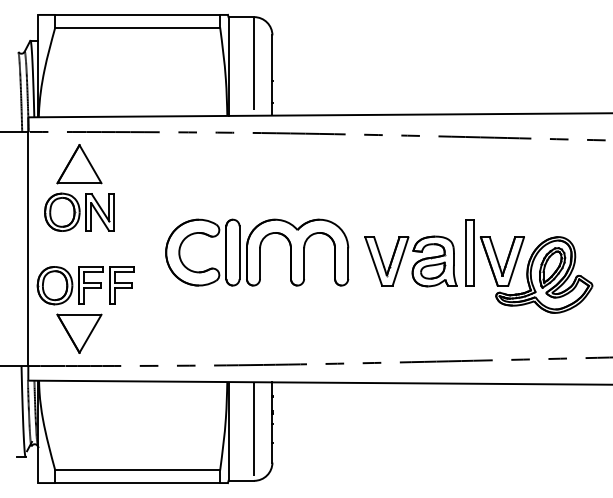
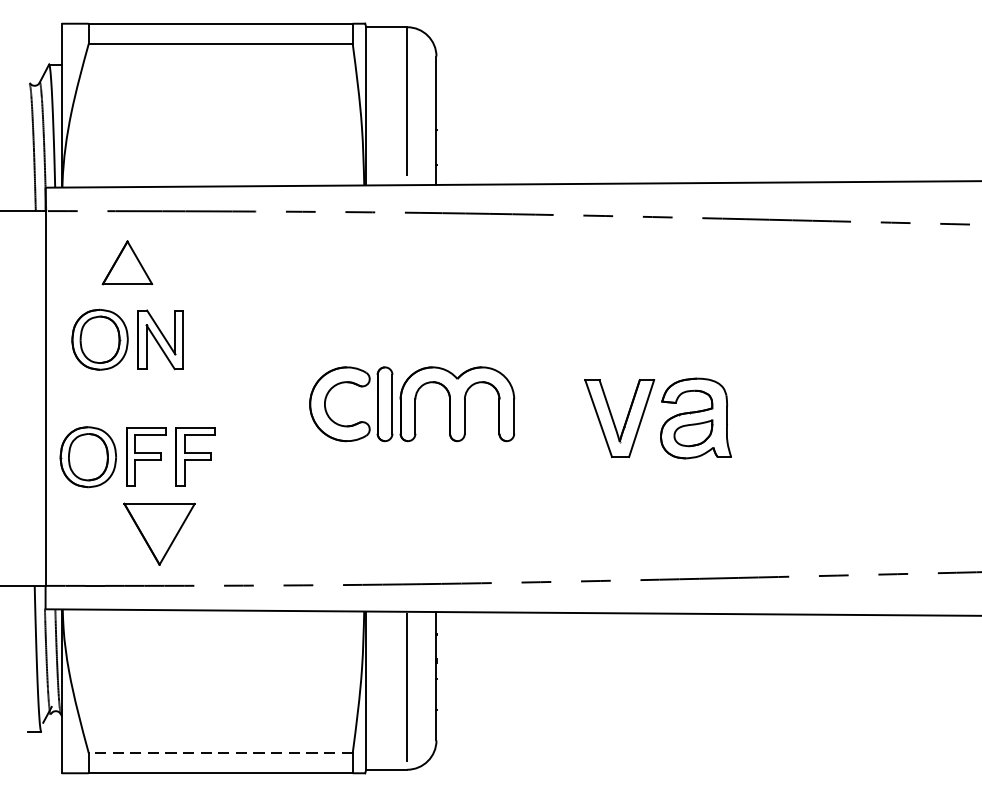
part: (79, 164) -> (127, 263), size x0.7
part: (257, 252) -> (412, 404), size x0.7
part: (529, 266) -> (848, 426), removed
part: (79, 333) -> (159, 533), moved
line: (137, 470) -> (220, 753), solid -> dashed

